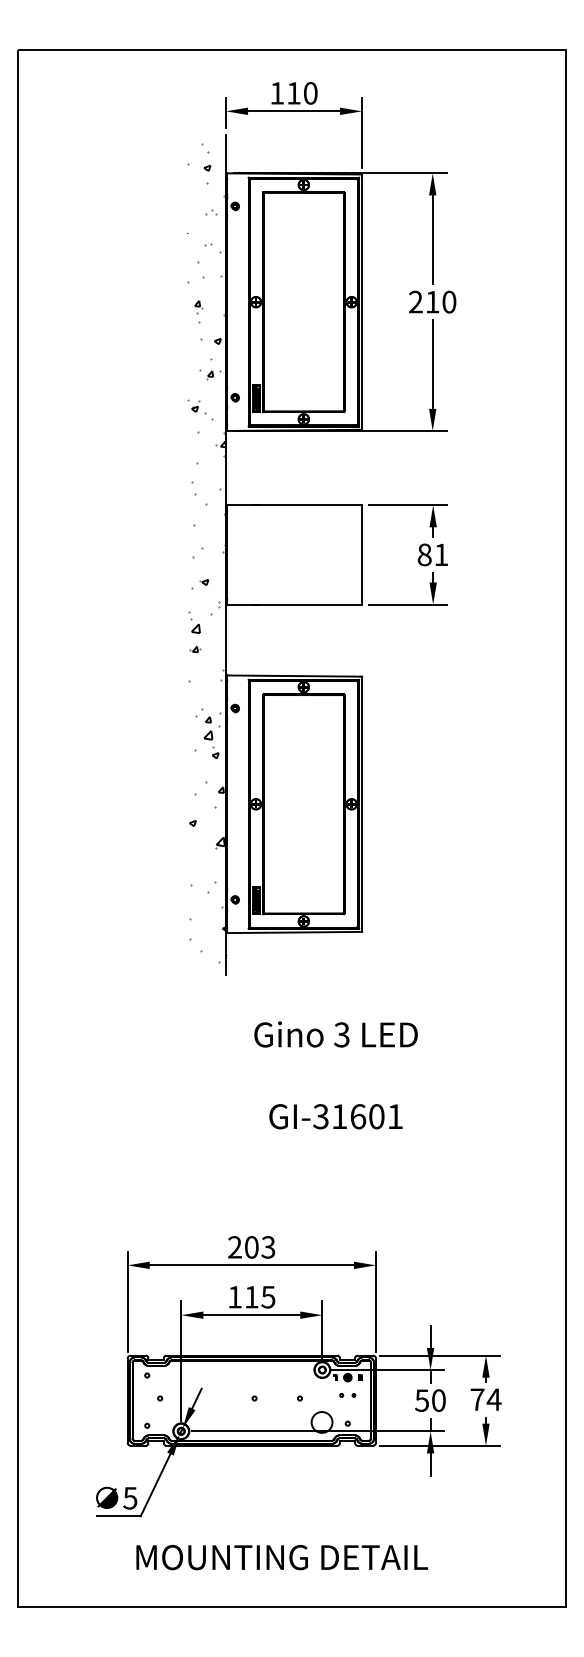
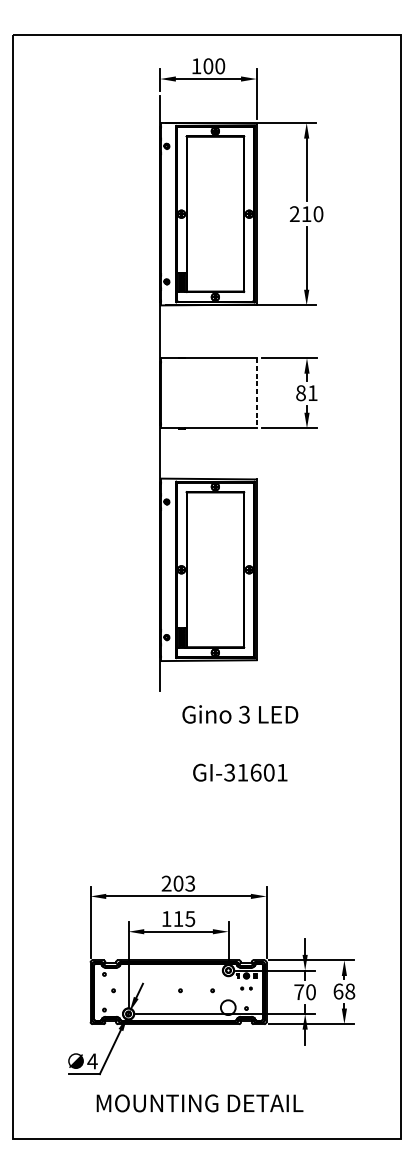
text: (293, 93) -> (208, 66), 110 -> 100
hatch: (206, 553) -> (146, 392), removed
line: (362, 554) -> (256, 392), solid -> dashed
text: (335, 1075) -> (239, 743), moved
text: (485, 1399) -> (344, 991), 74 -> 68
text: (422, 1400) -> (299, 992), 50 -> 70
text: (129, 1498) -> (91, 1061), 5 -> 4

